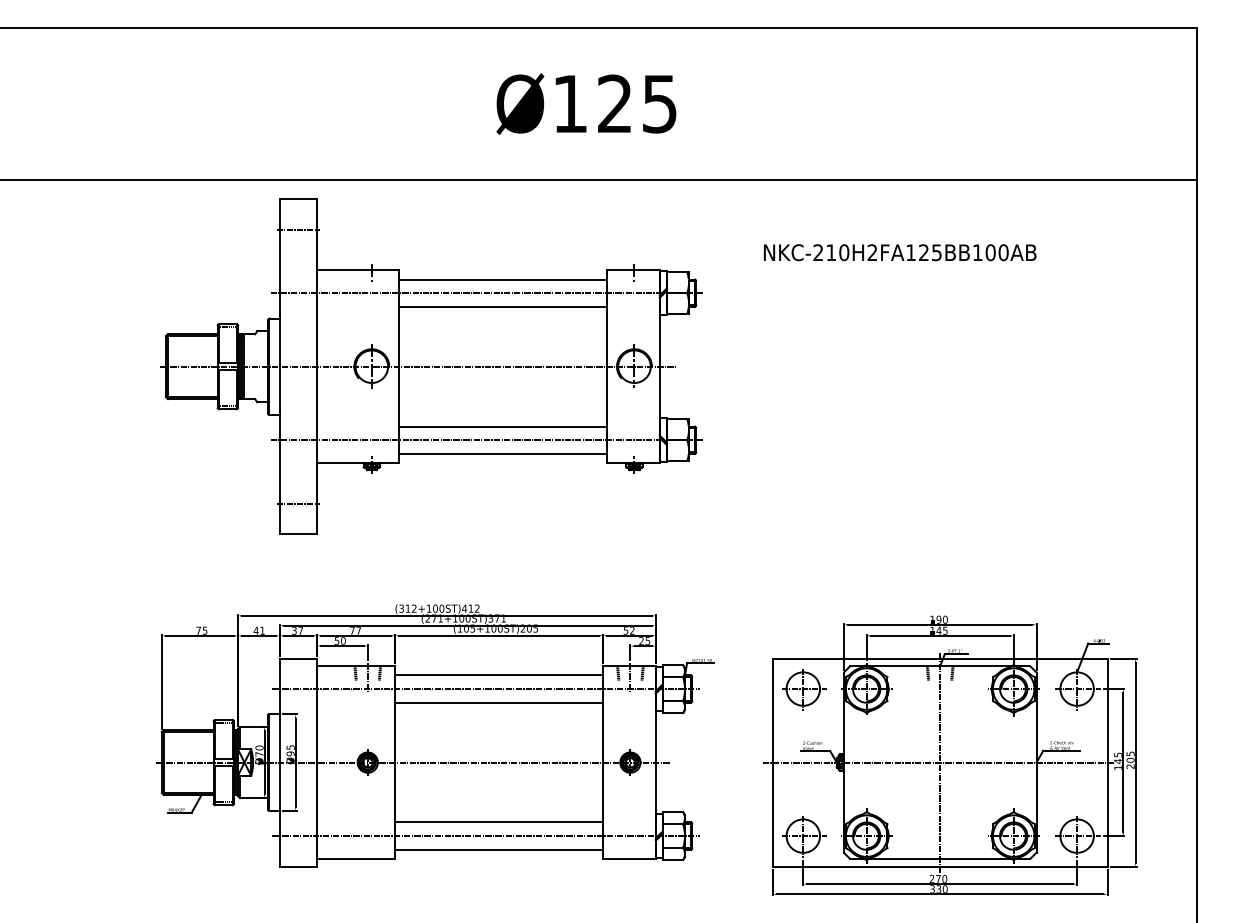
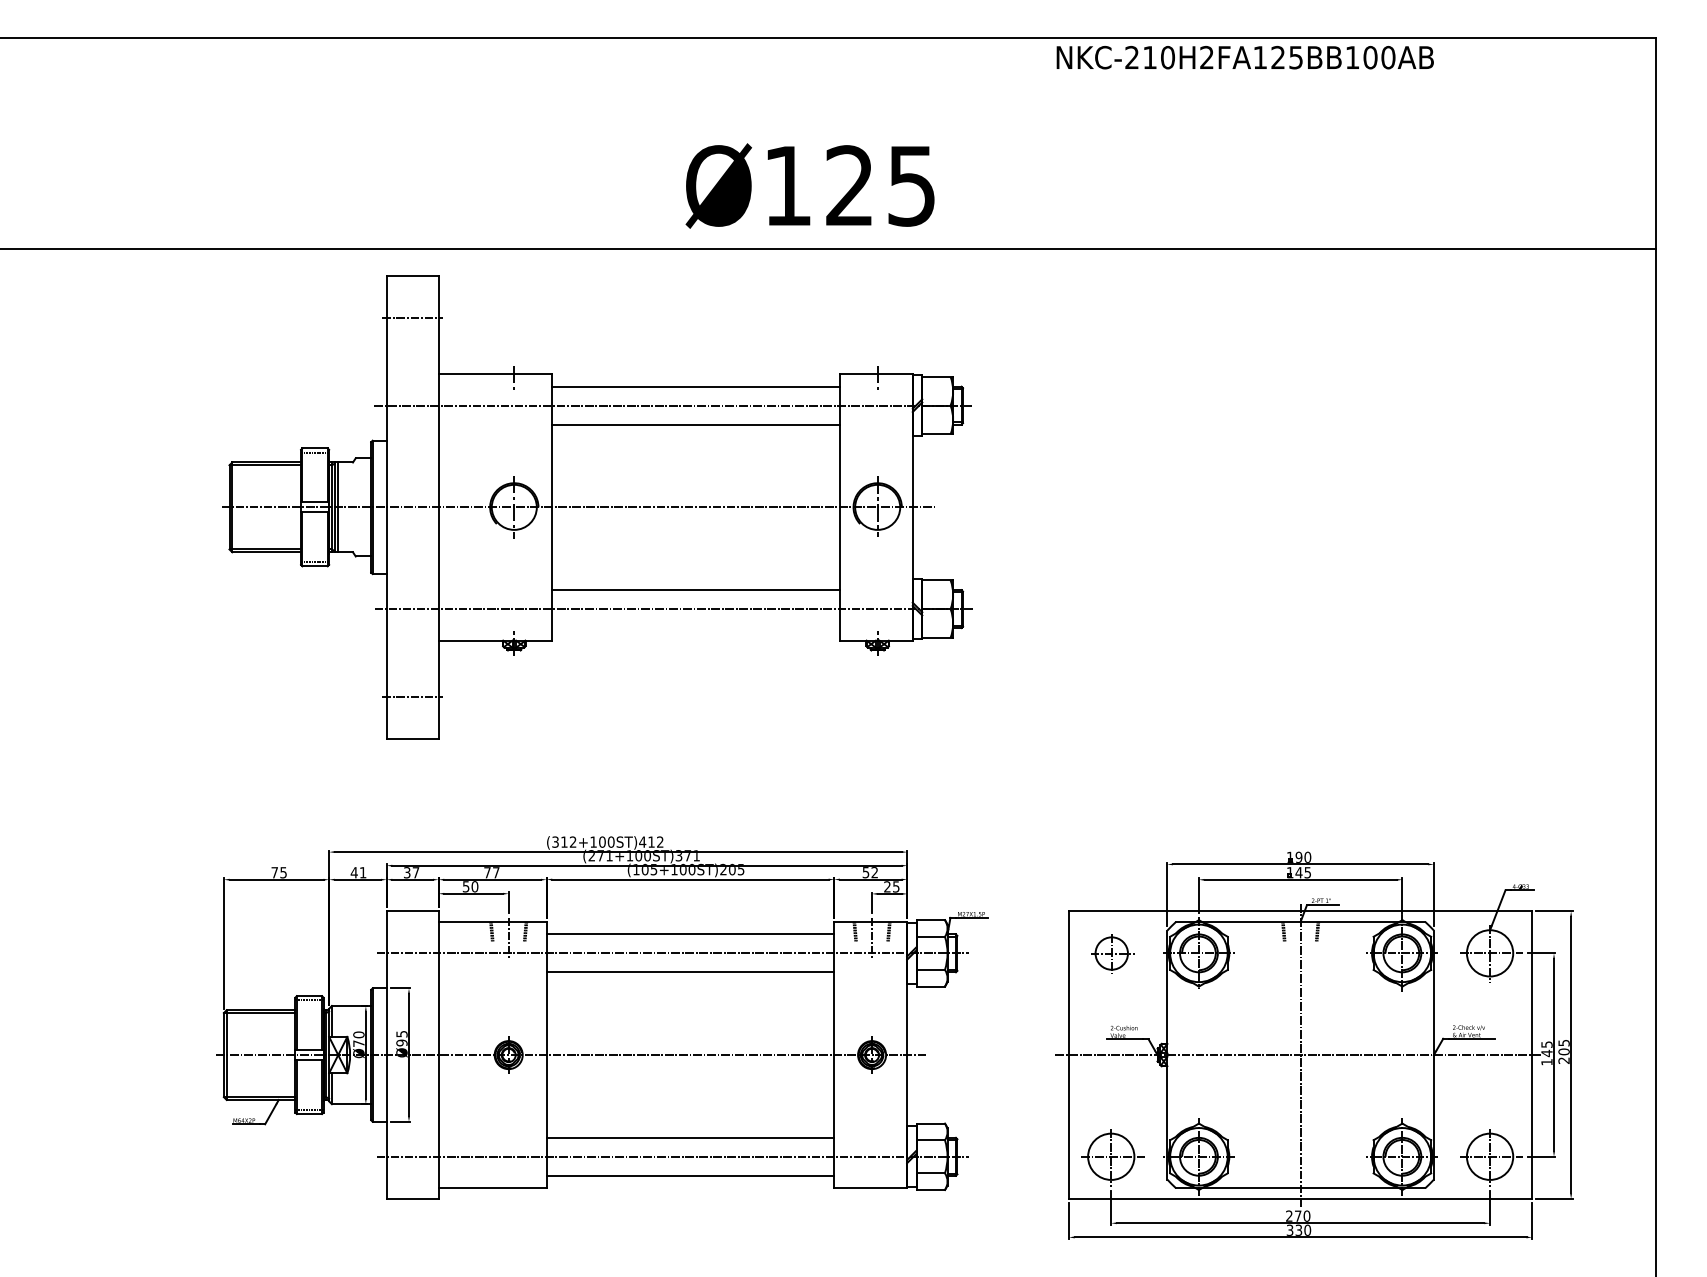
text: (585, 103) -> (809, 185), moved
text: (899, 252) -> (1244, 57), moved
line: (502, 454) -> (695, 628), removed
part: (804, 689) -> (1112, 953), size x0.7

